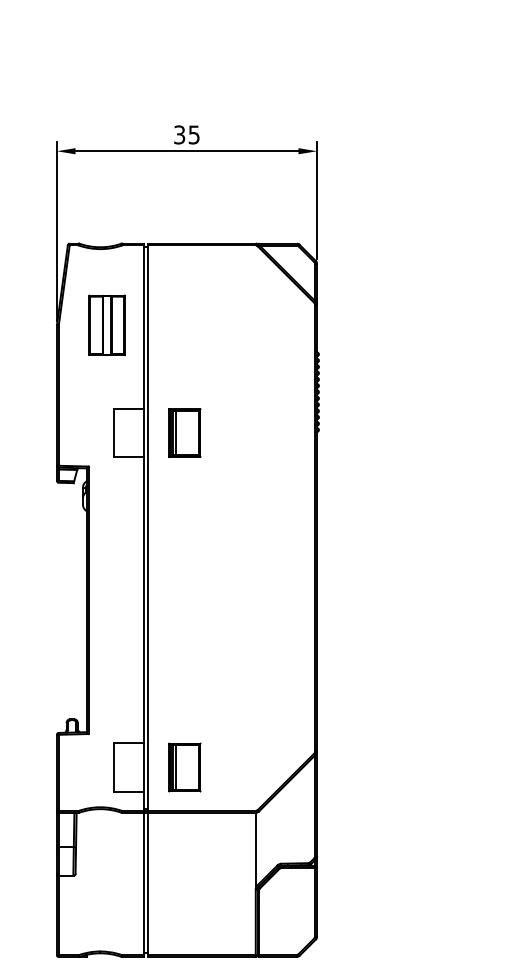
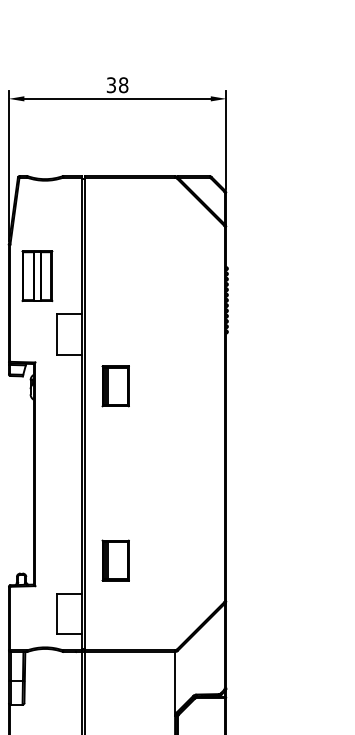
text: (193, 134) -> (123, 84), 35 -> 38
part: (106, 324) -> (36, 275), moved
part: (184, 432) -> (115, 385), moved
part: (184, 767) -> (115, 560), moved

